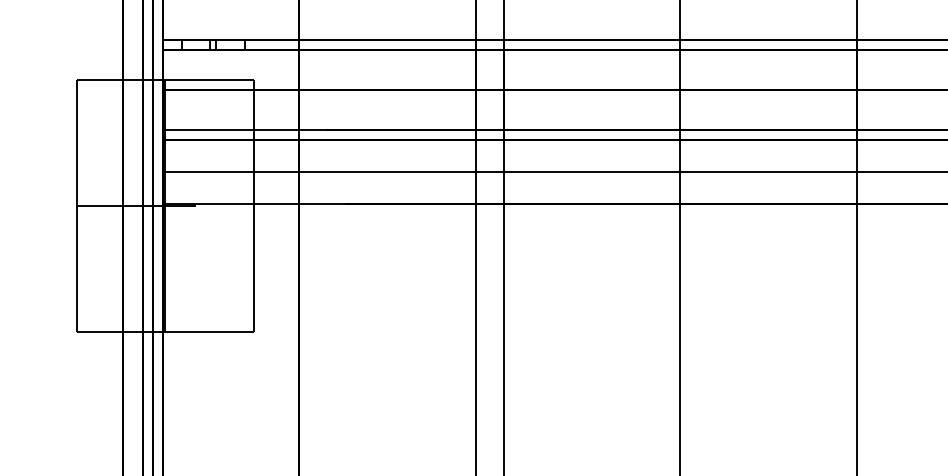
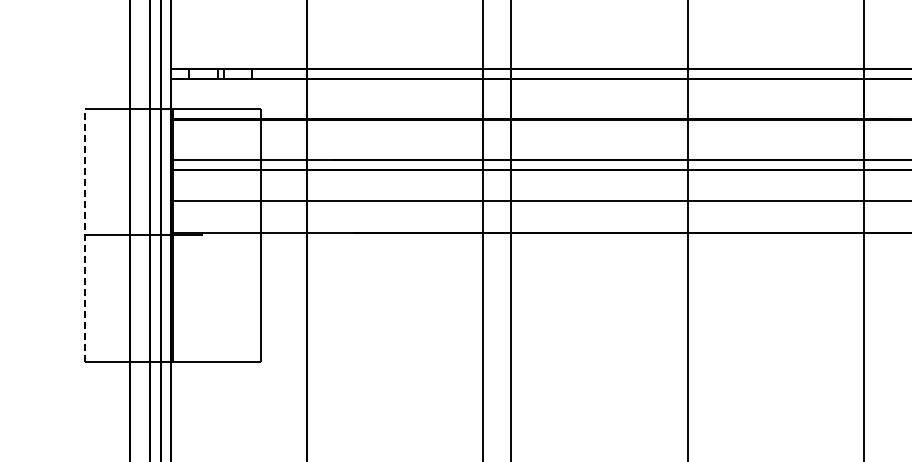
line: (77, 205) -> (85, 234), solid -> dashed

